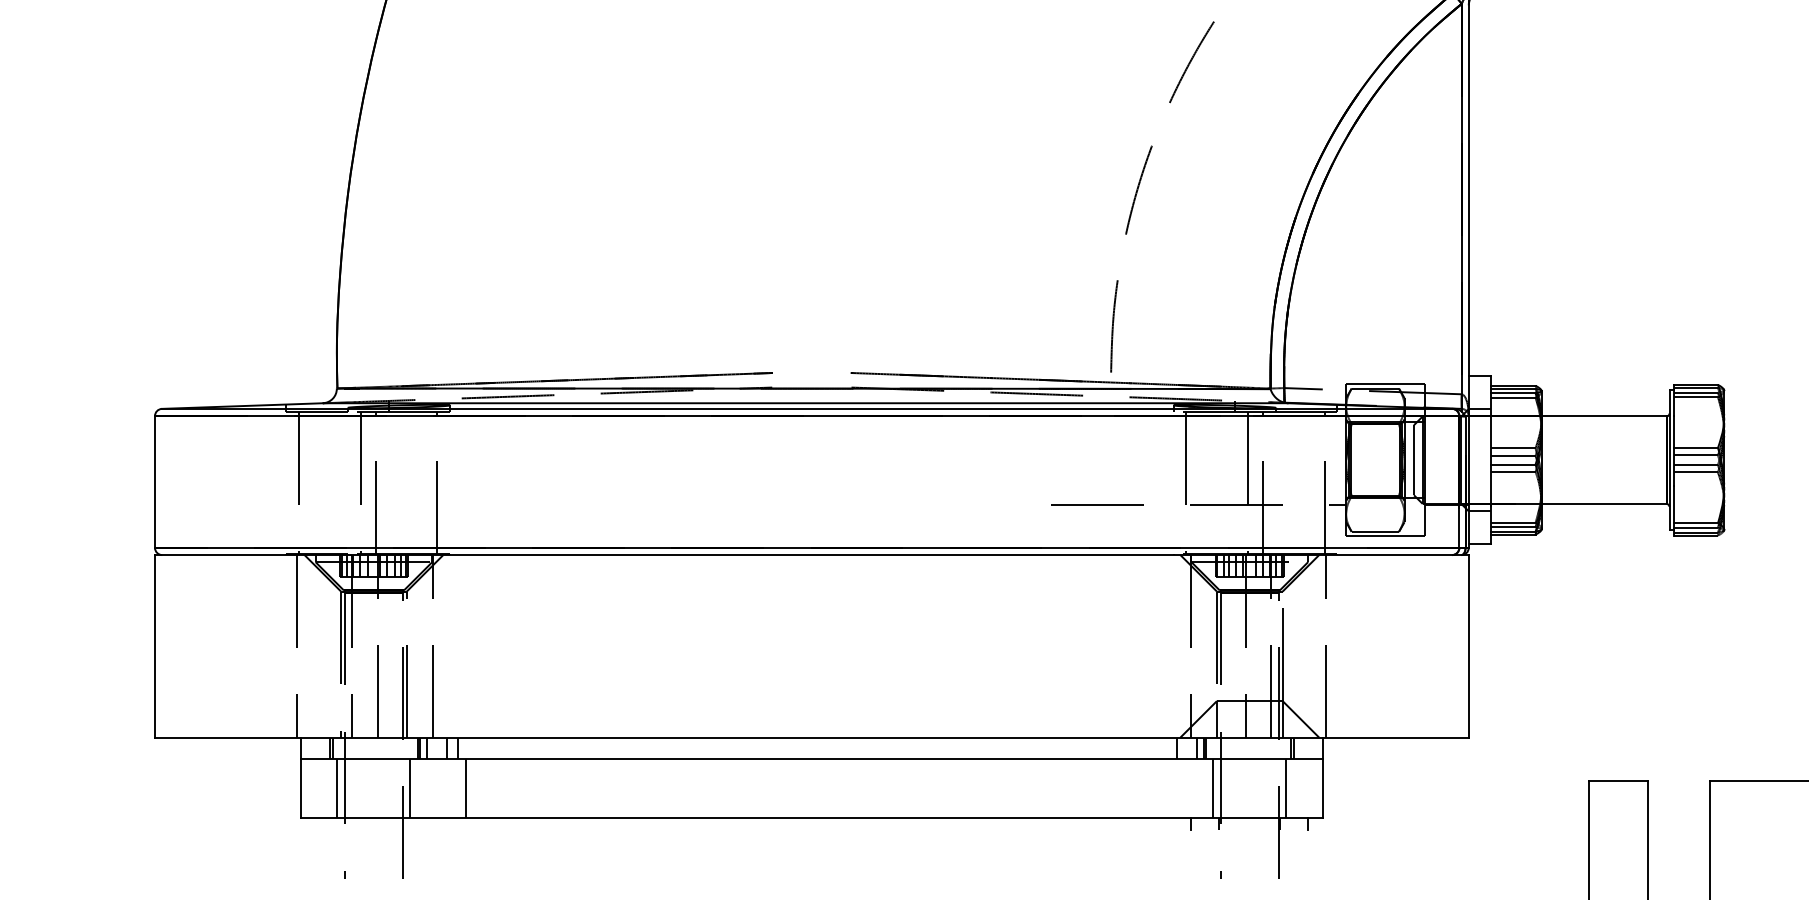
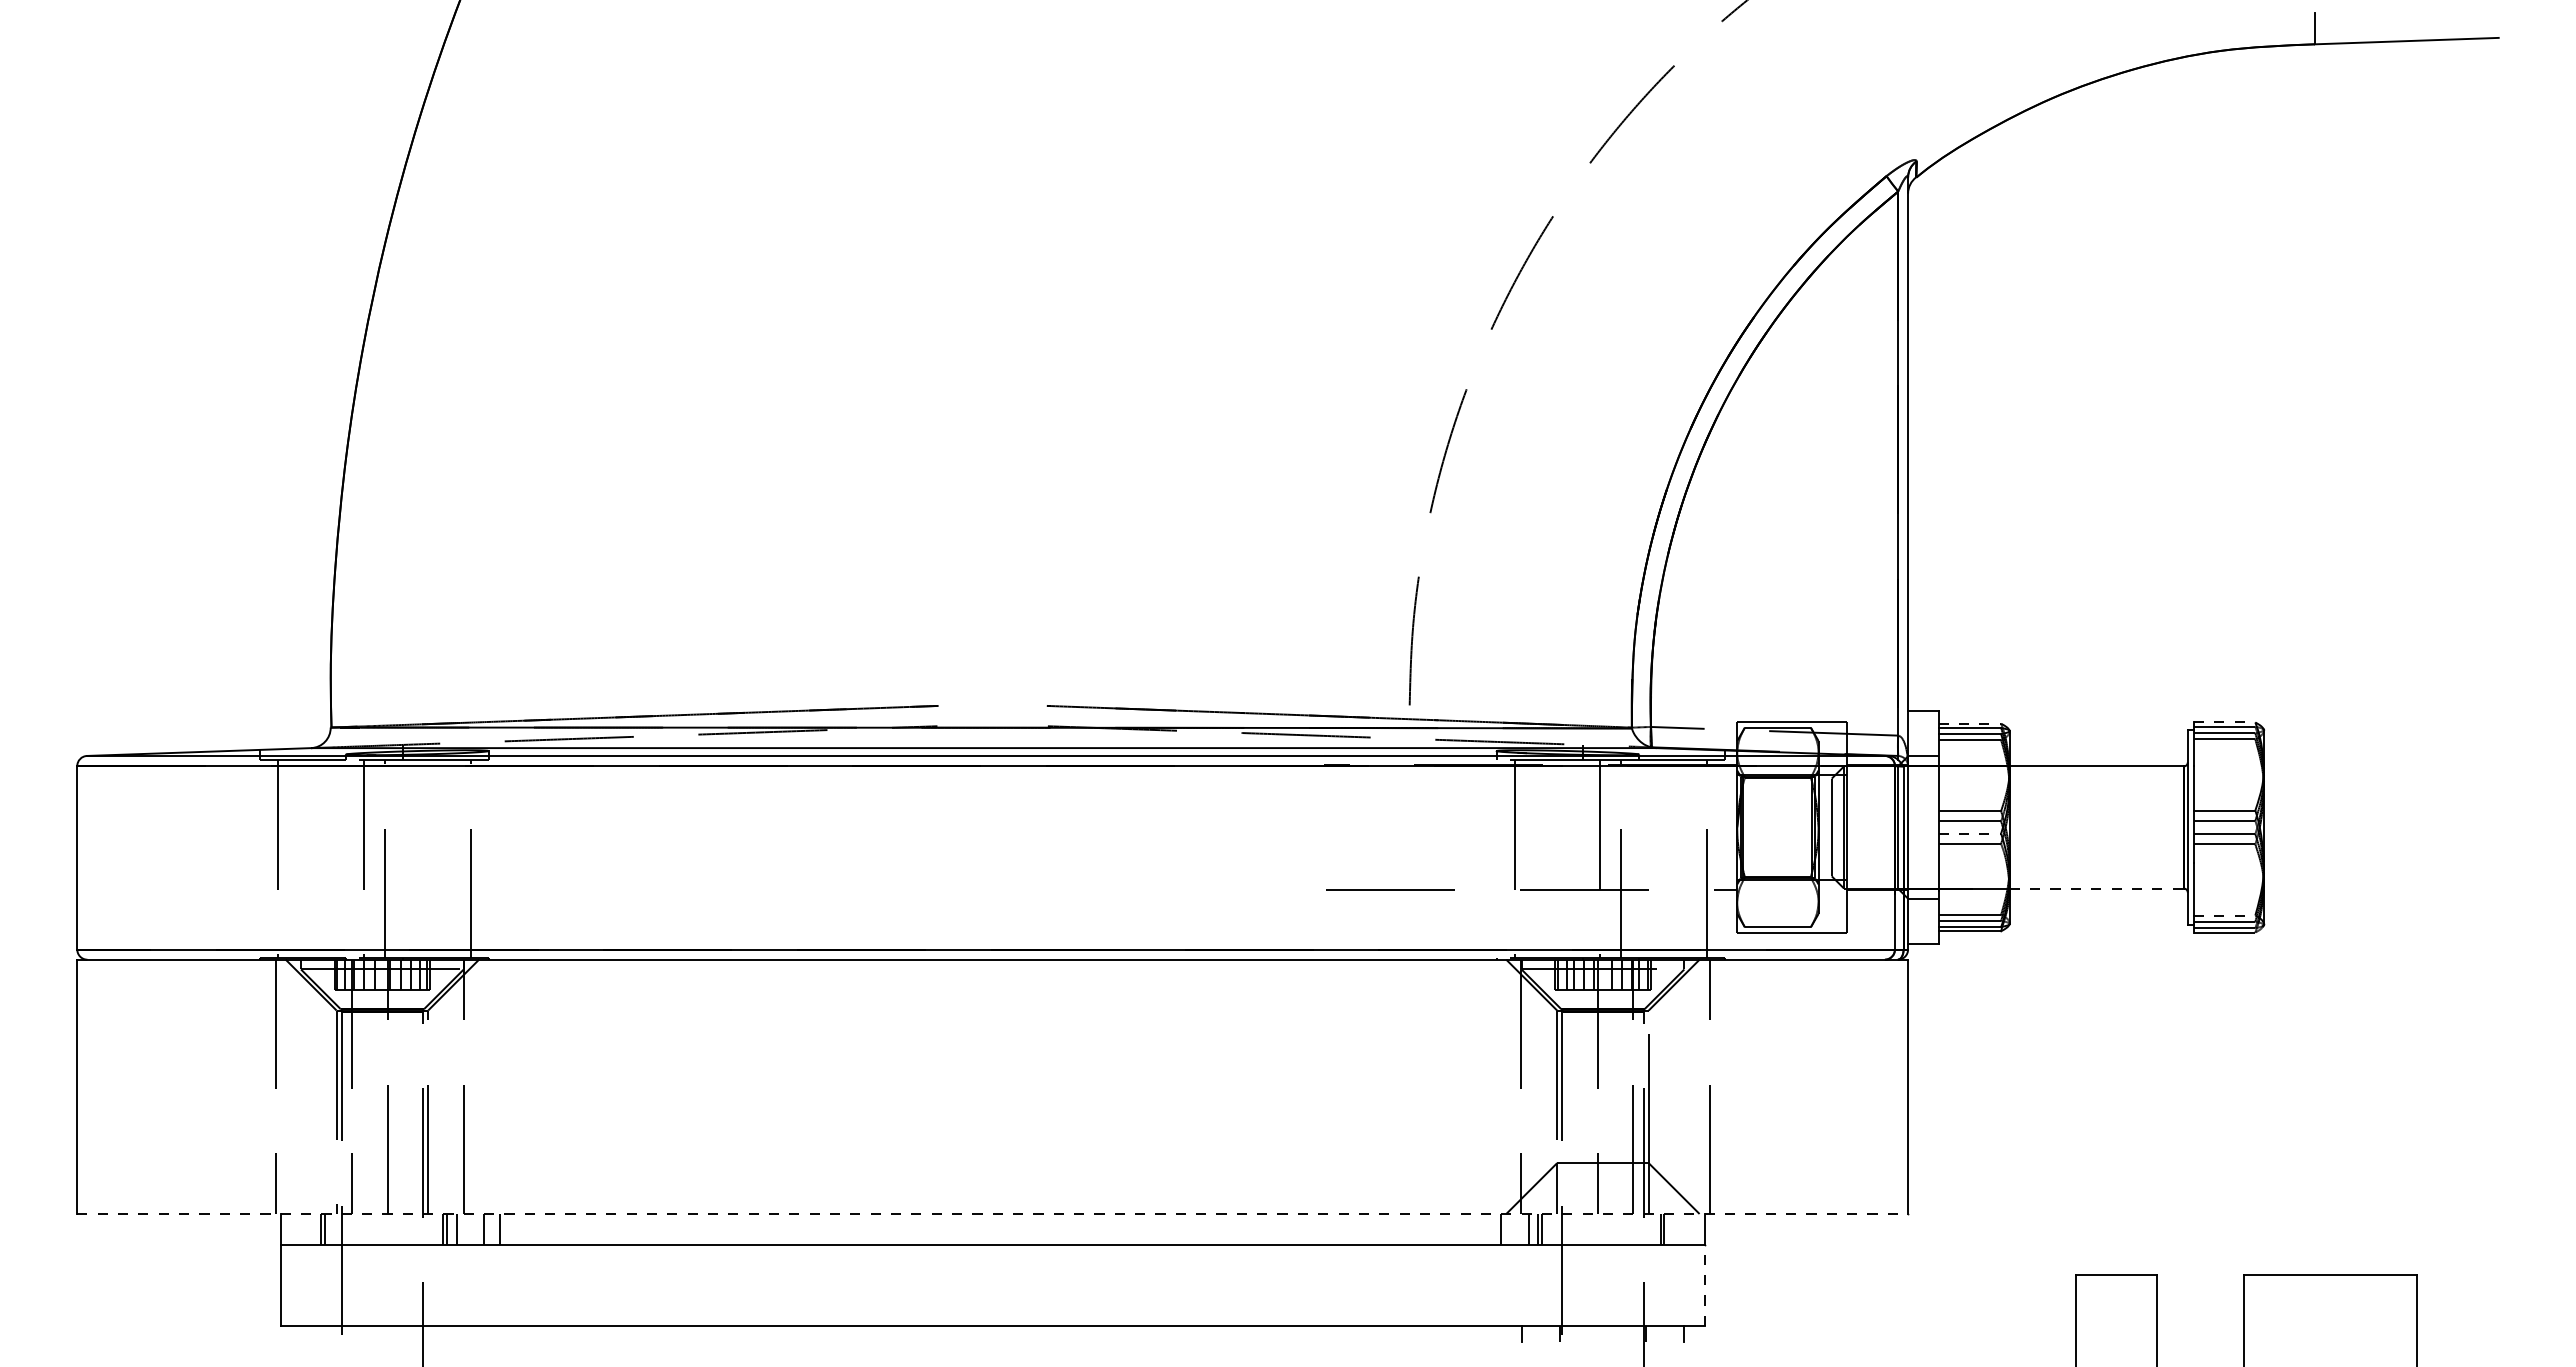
line: (1695, 384) -> (2224, 722), solid -> dashed
line: (1513, 385) -> (1970, 723), solid -> dashed
line: (1513, 464) -> (1970, 833), solid -> dashed
line: (1603, 503) -> (2096, 888), solid -> dashed
line: (1695, 523) -> (2224, 915), solid -> dashed
line: (812, 737) -> (993, 1213), solid -> dashed
line: (337, 788) -> (331, 1284), removed
line: (410, 788) -> (433, 1284), removed
line: (465, 788) -> (510, 1284), removed
line: (1213, 788) -> (1552, 1284), removed
line: (1286, 788) -> (1653, 1284), removed
line: (1322, 788) -> (1704, 1285), solid -> dashed

